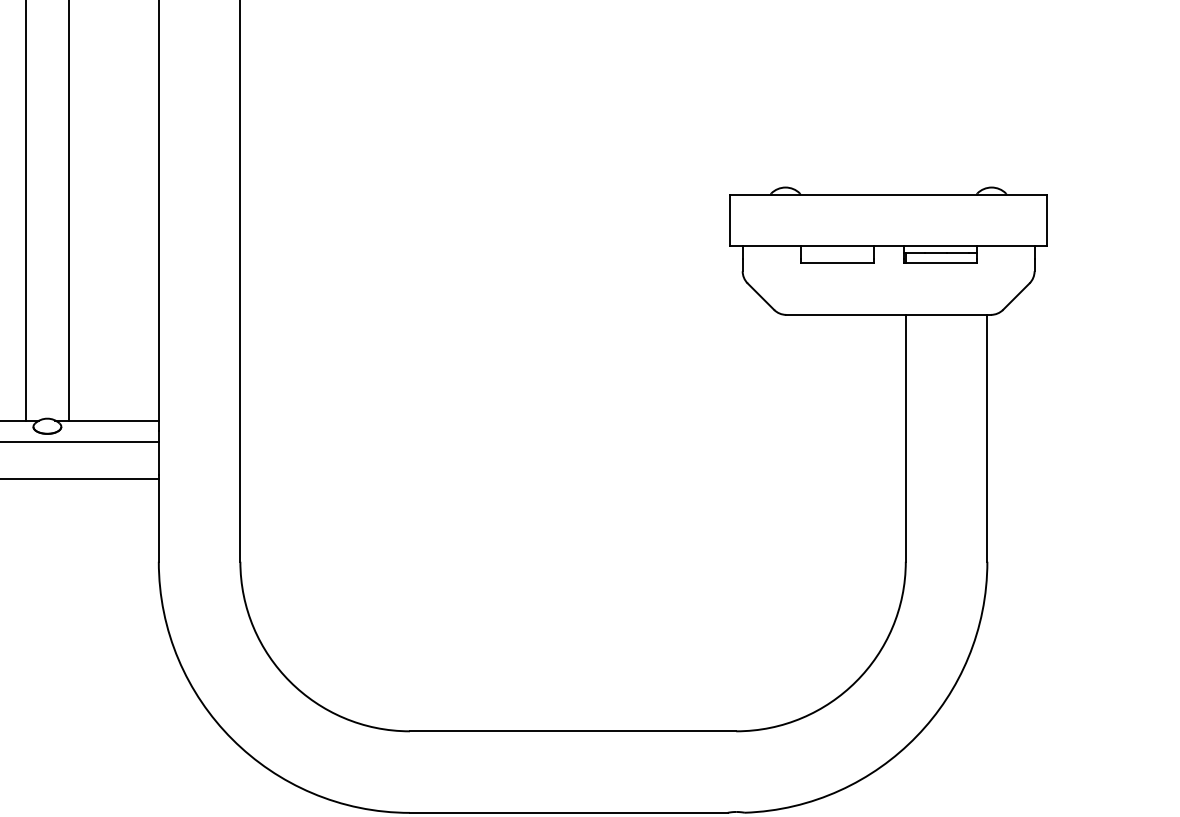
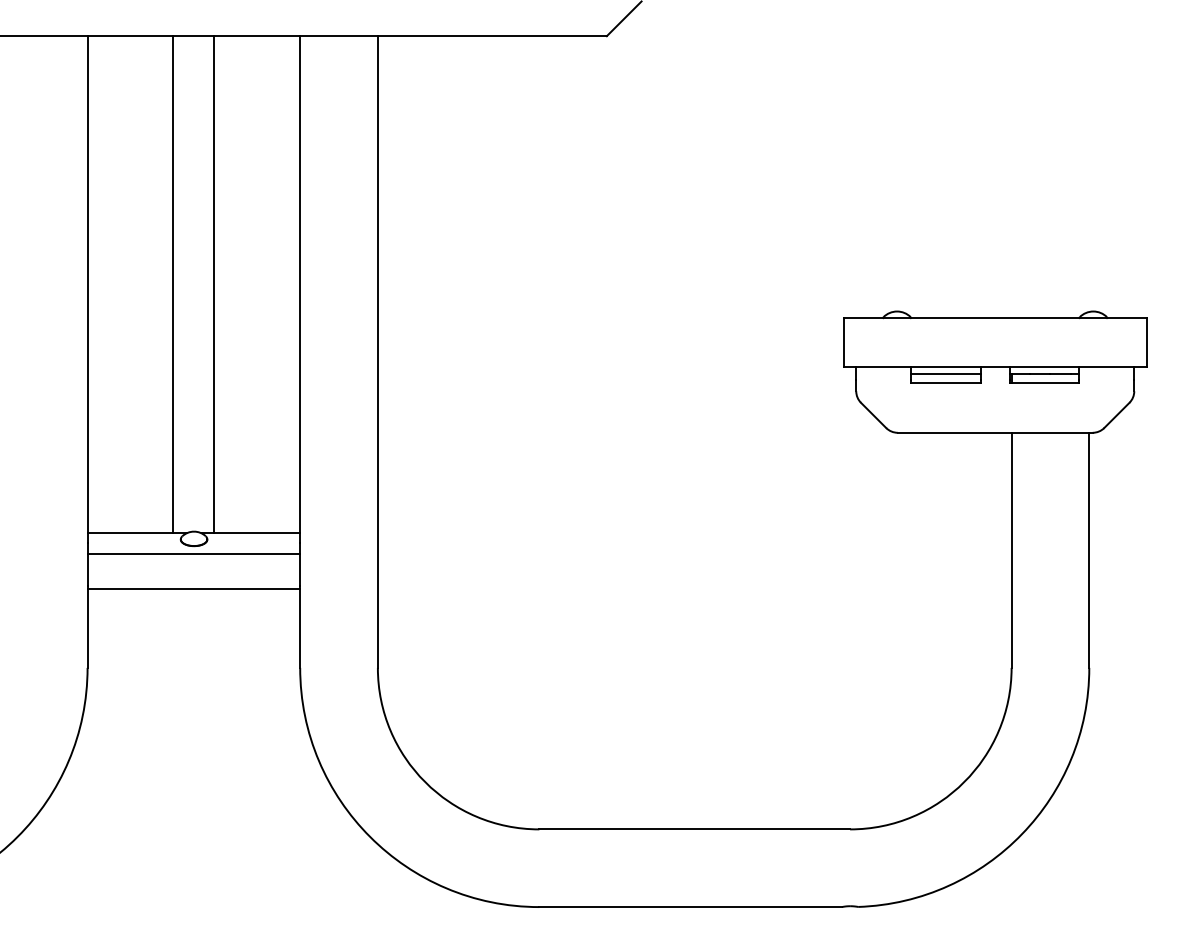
line: (836, 252) -> (945, 373), added

